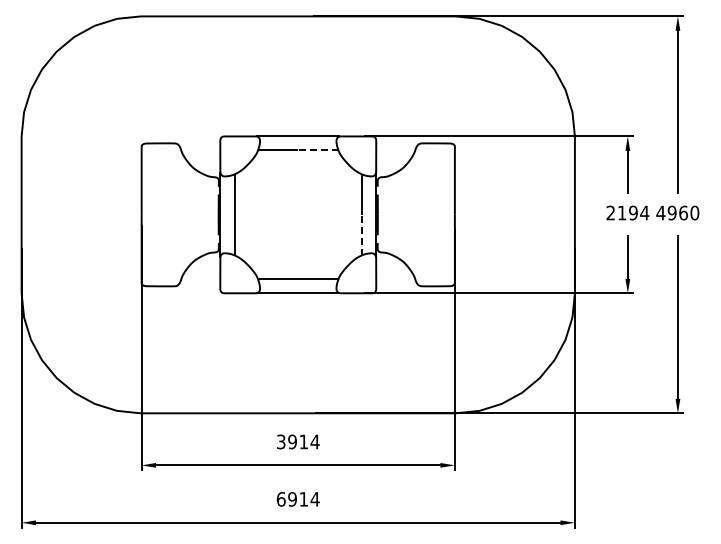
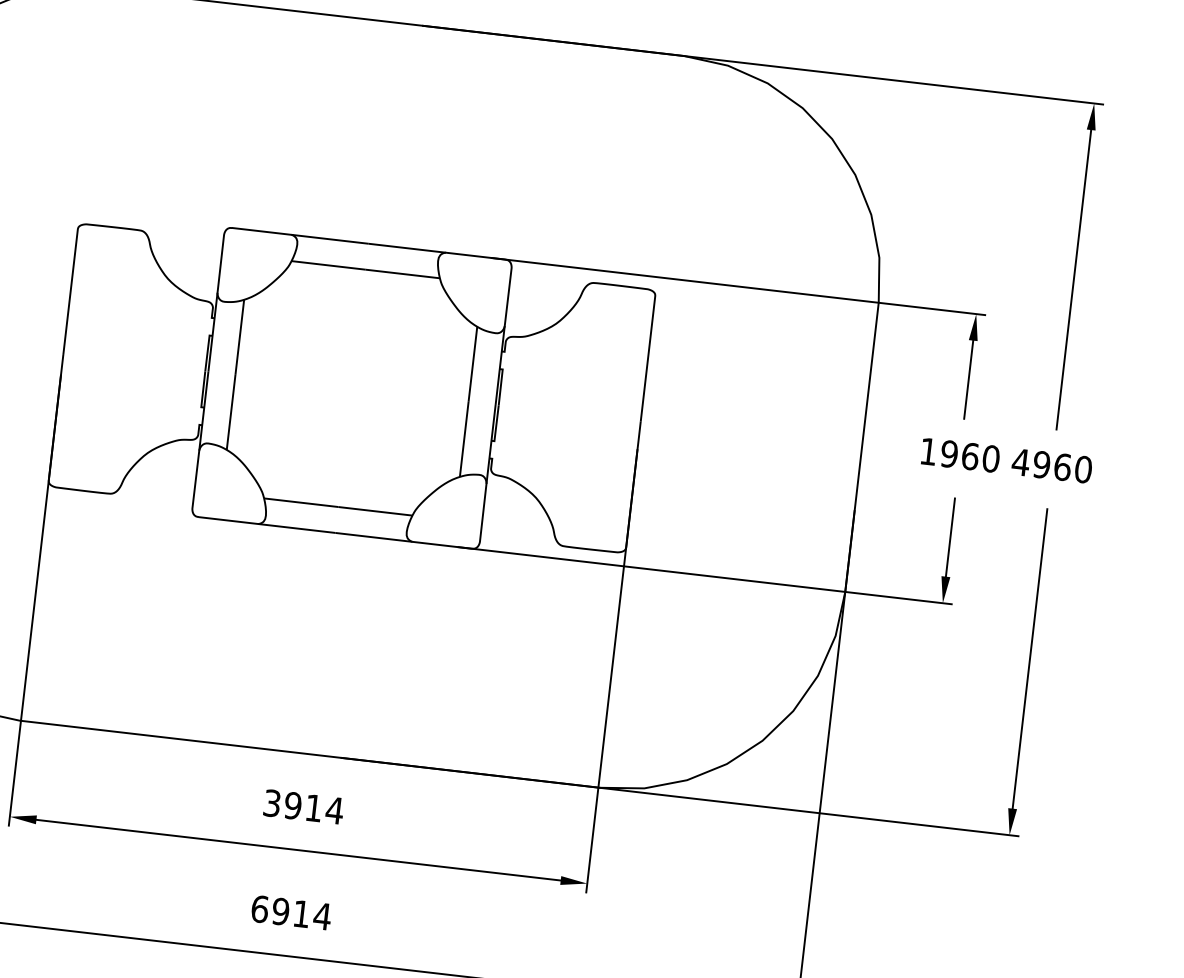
line: (317, 150) -> (401, 273), dashed -> solid
text: (627, 212) -> (959, 454), 2194 -> 1960
line: (361, 234) -> (464, 438), dashed -> solid

